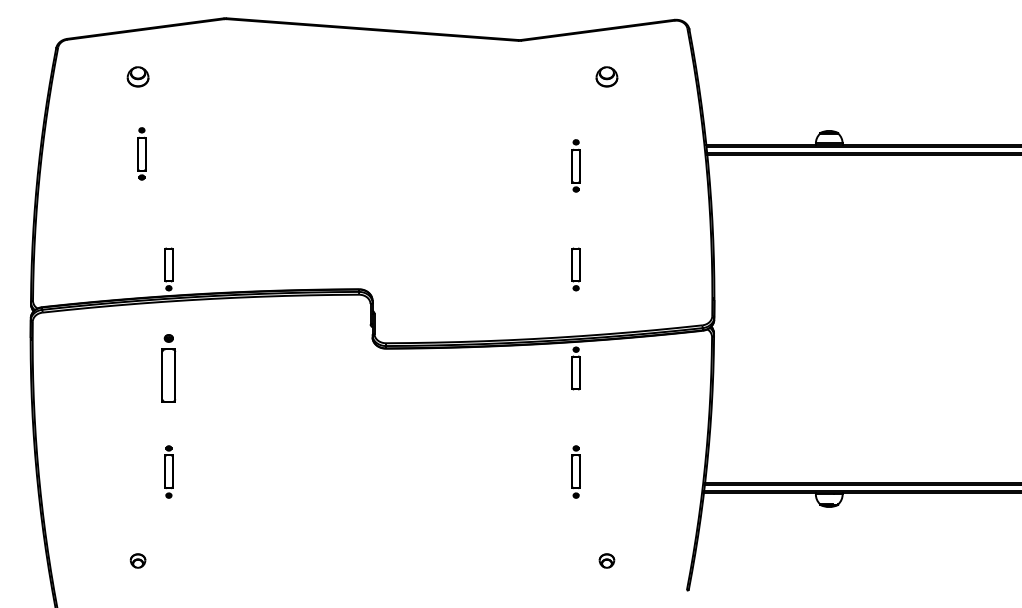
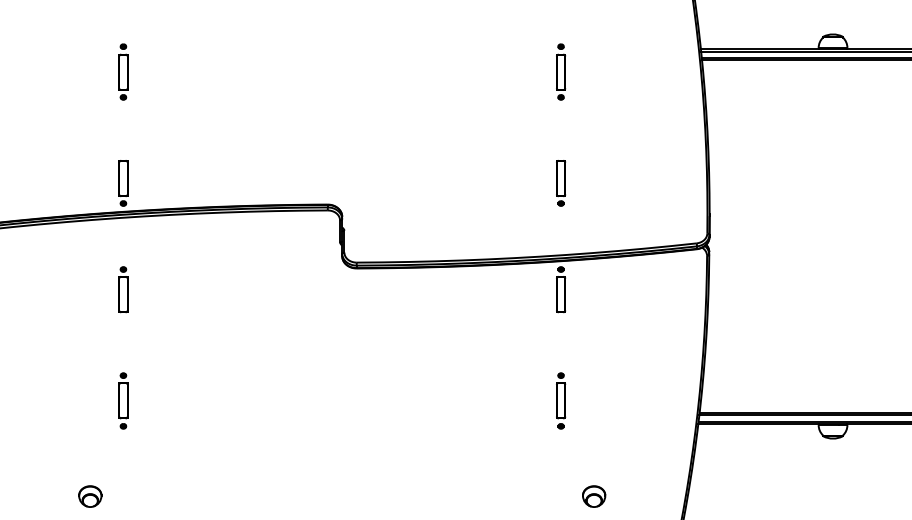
part: (141, 153) -> (122, 71), moved
part: (168, 368) -> (122, 289), size x0.62
part: (137, 560) -> (89, 496), size x1.43
part: (606, 560) -> (593, 496), size x1.43

